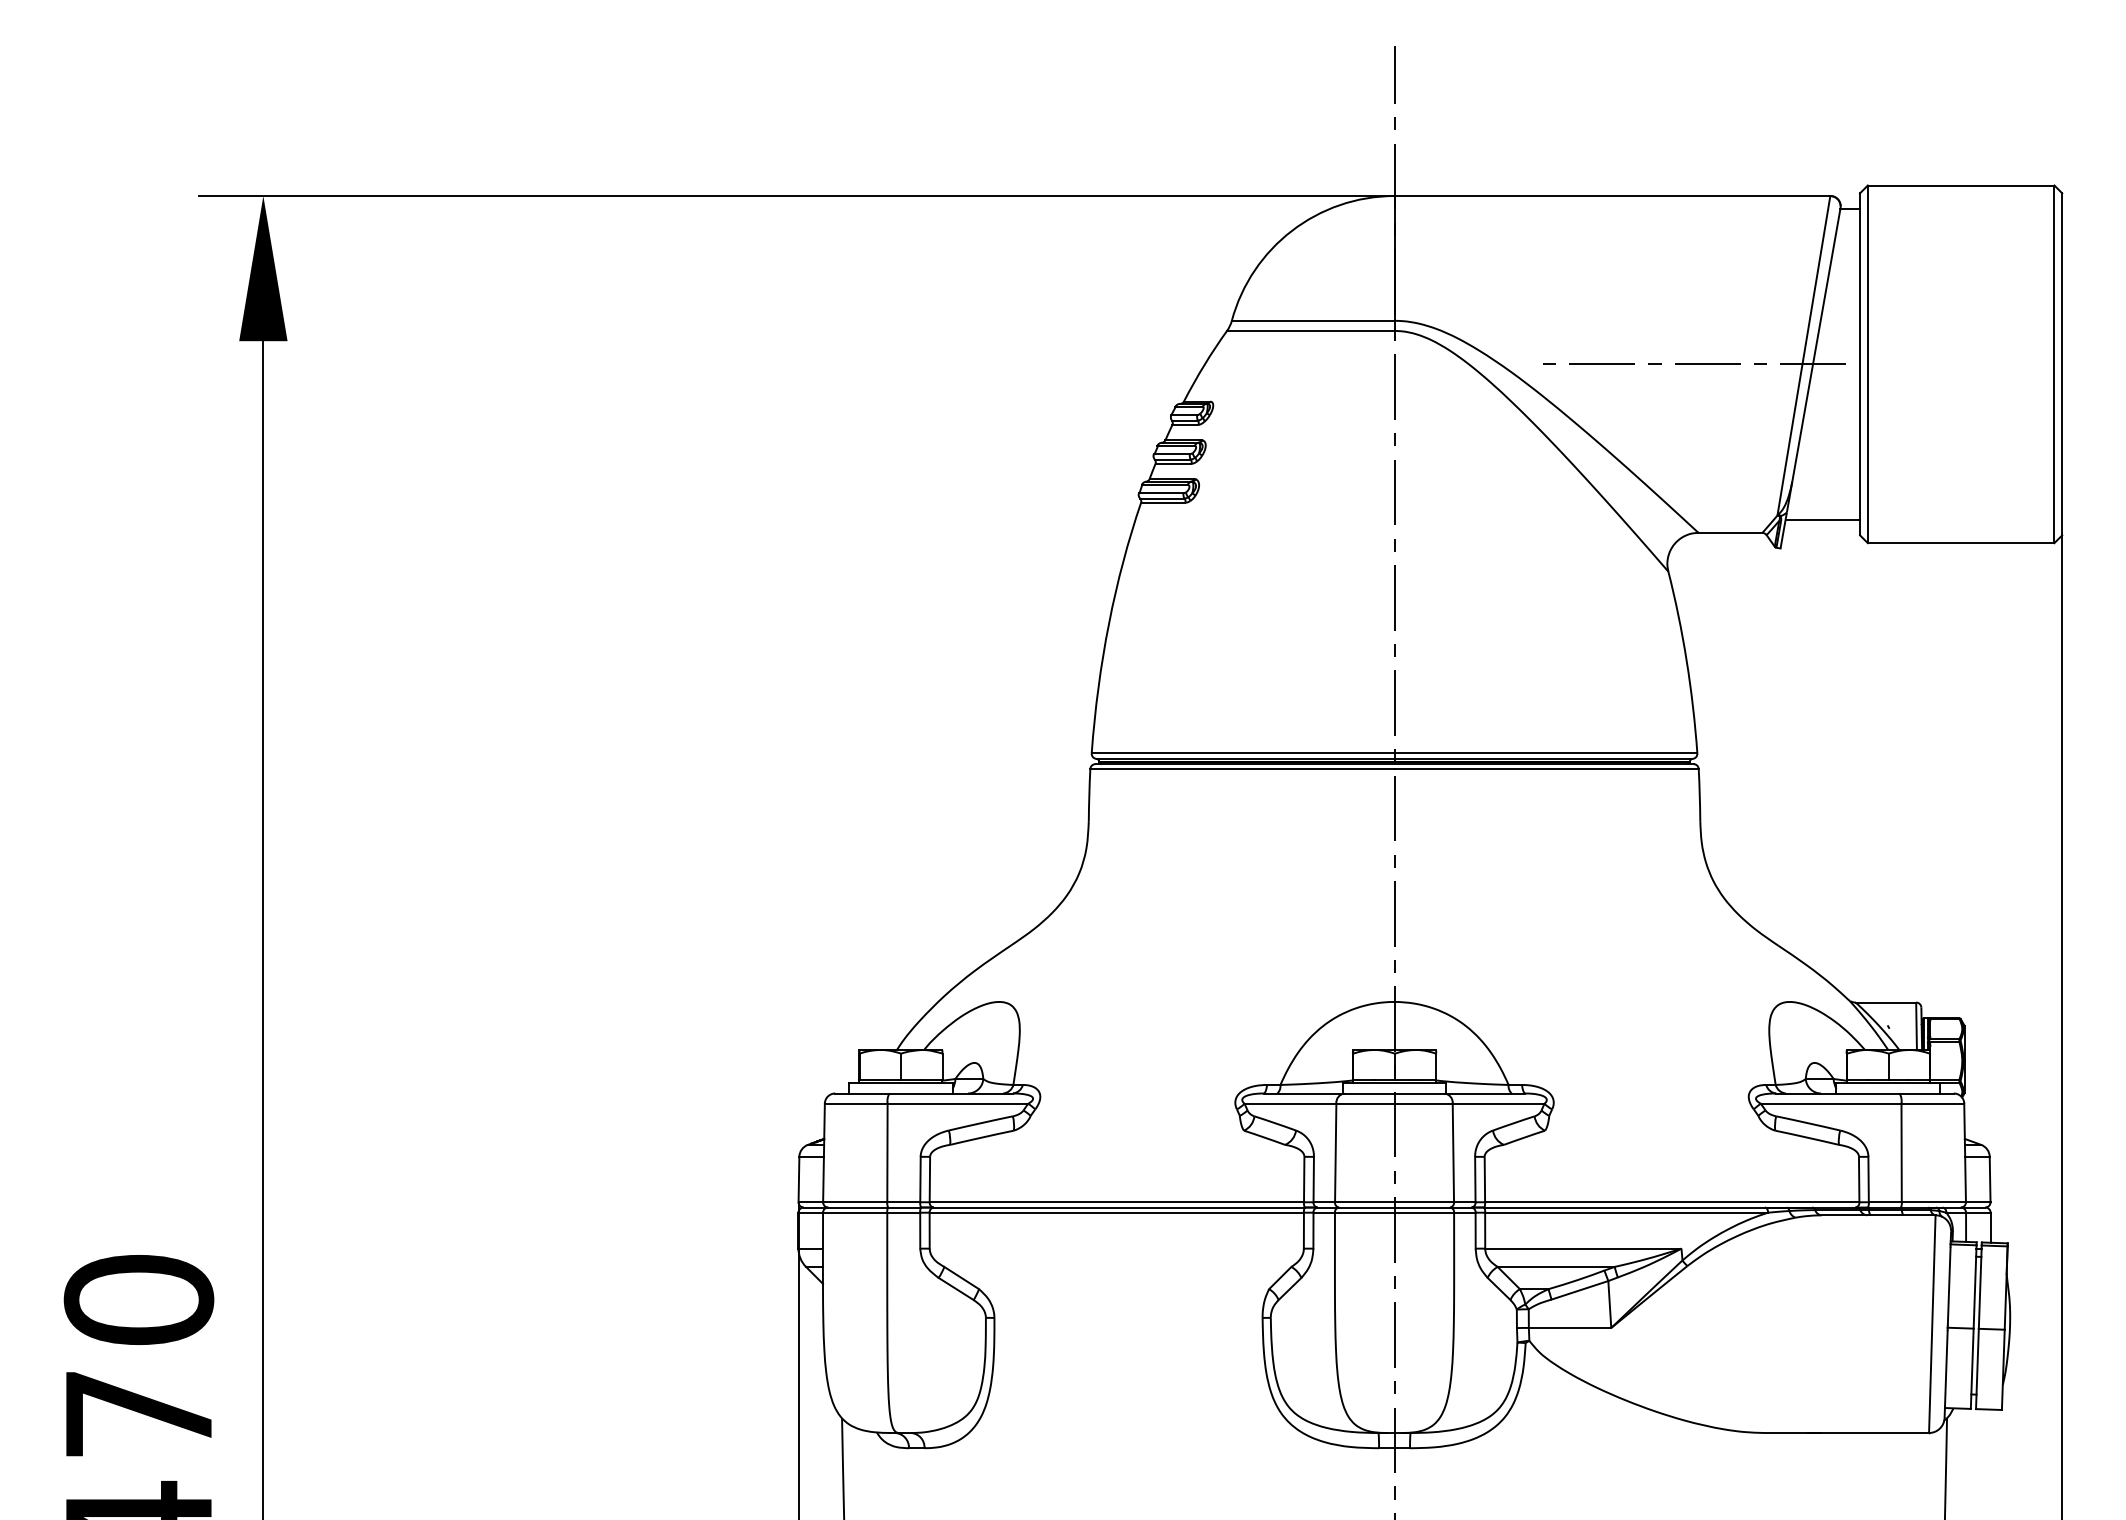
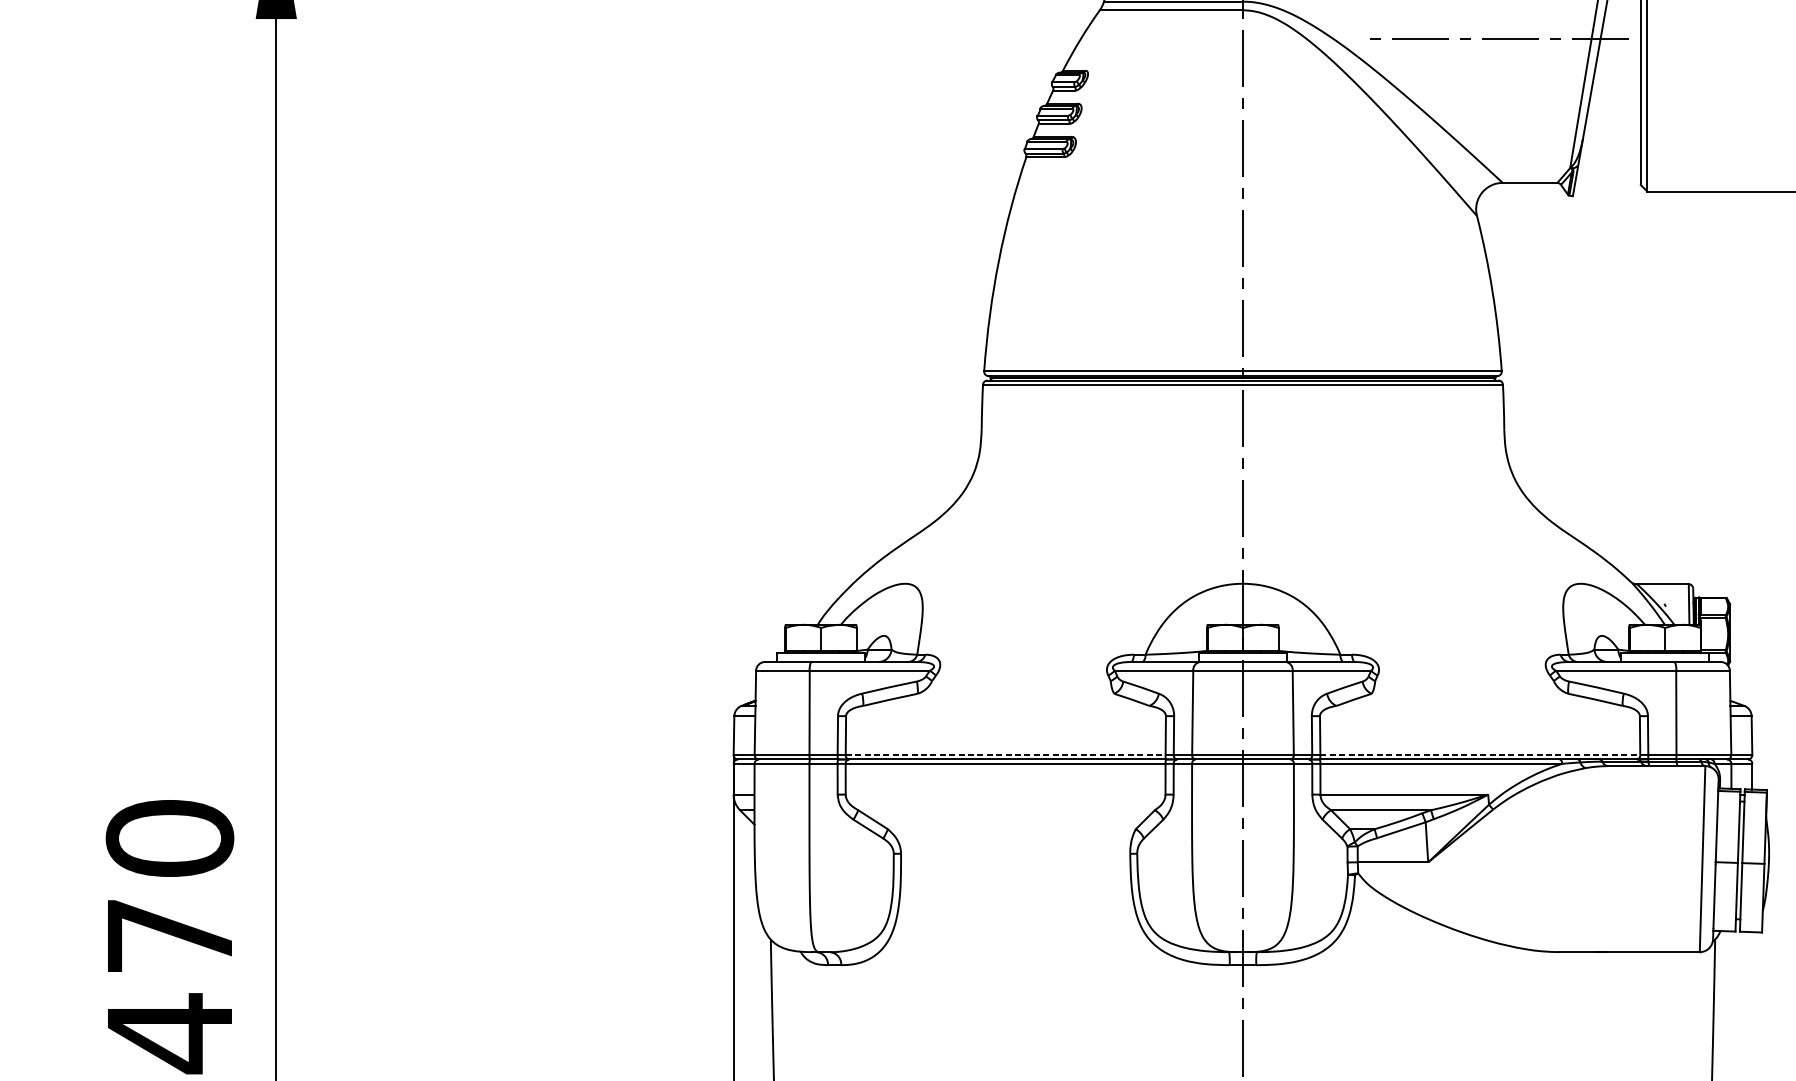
line: (1822, 519) -> (1608, 171), removed
line: (1117, 1202) -> (1006, 755), solid -> dashed
line: (1672, 1202) -> (1480, 755), solid -> dashed

